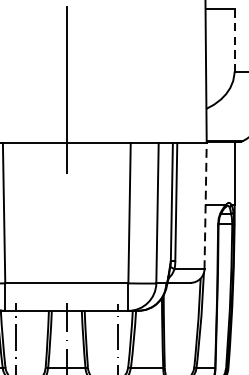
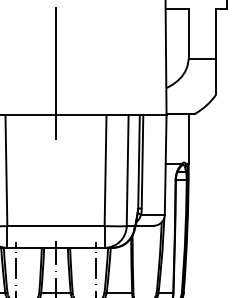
line: (234, 39) -> (188, 33), dashed -> solid
line: (205, 206) -> (165, 165), dashed -> solid

